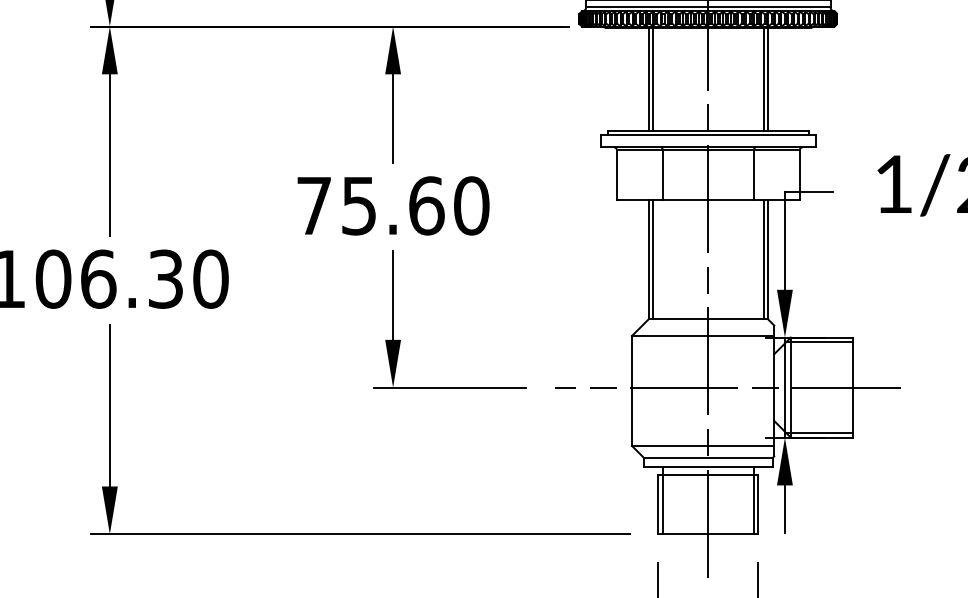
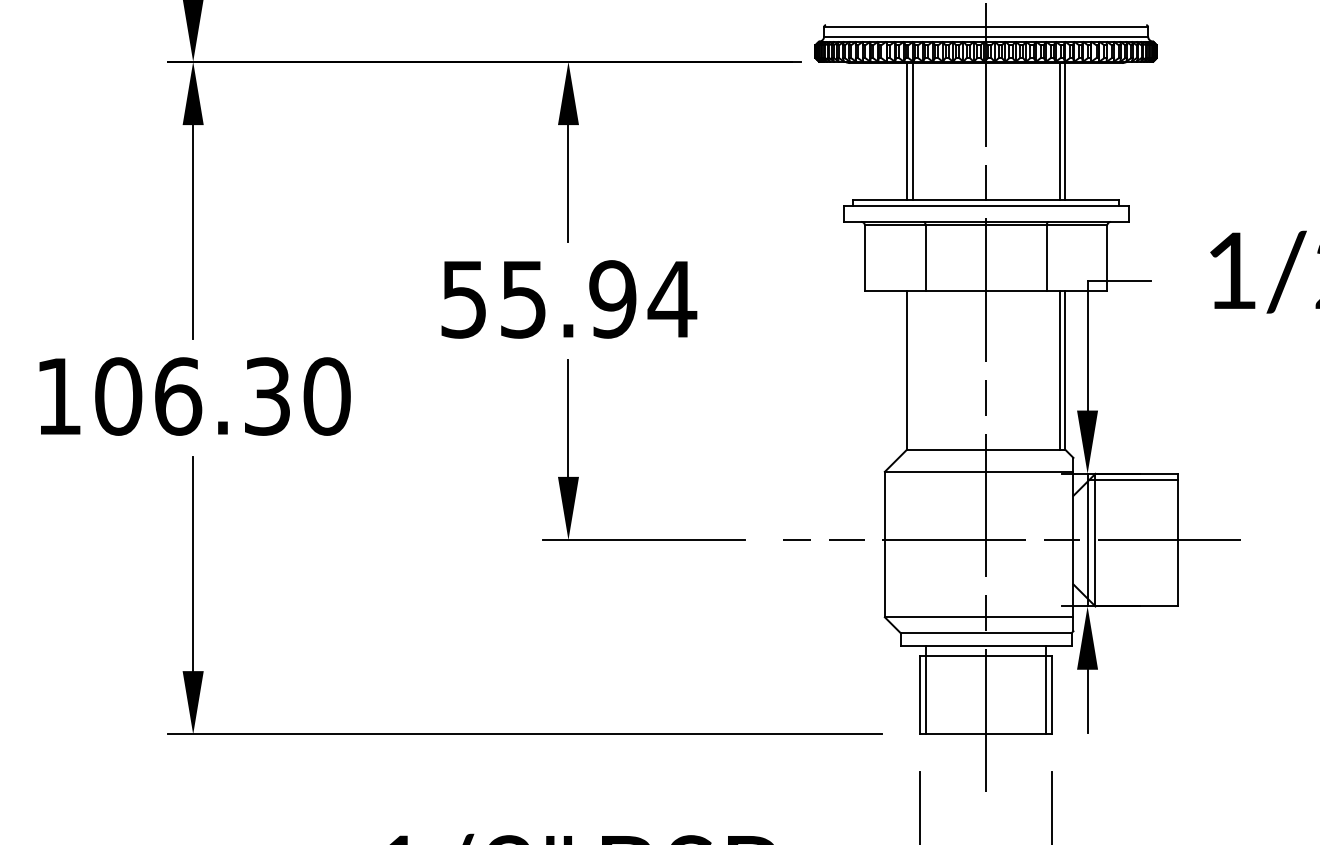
text: (393, 205) -> (569, 299), 75.60 -> 55.94
line: (652, 259) -> (912, 370), removed
line: (819, 433) -> (1133, 600), removed

